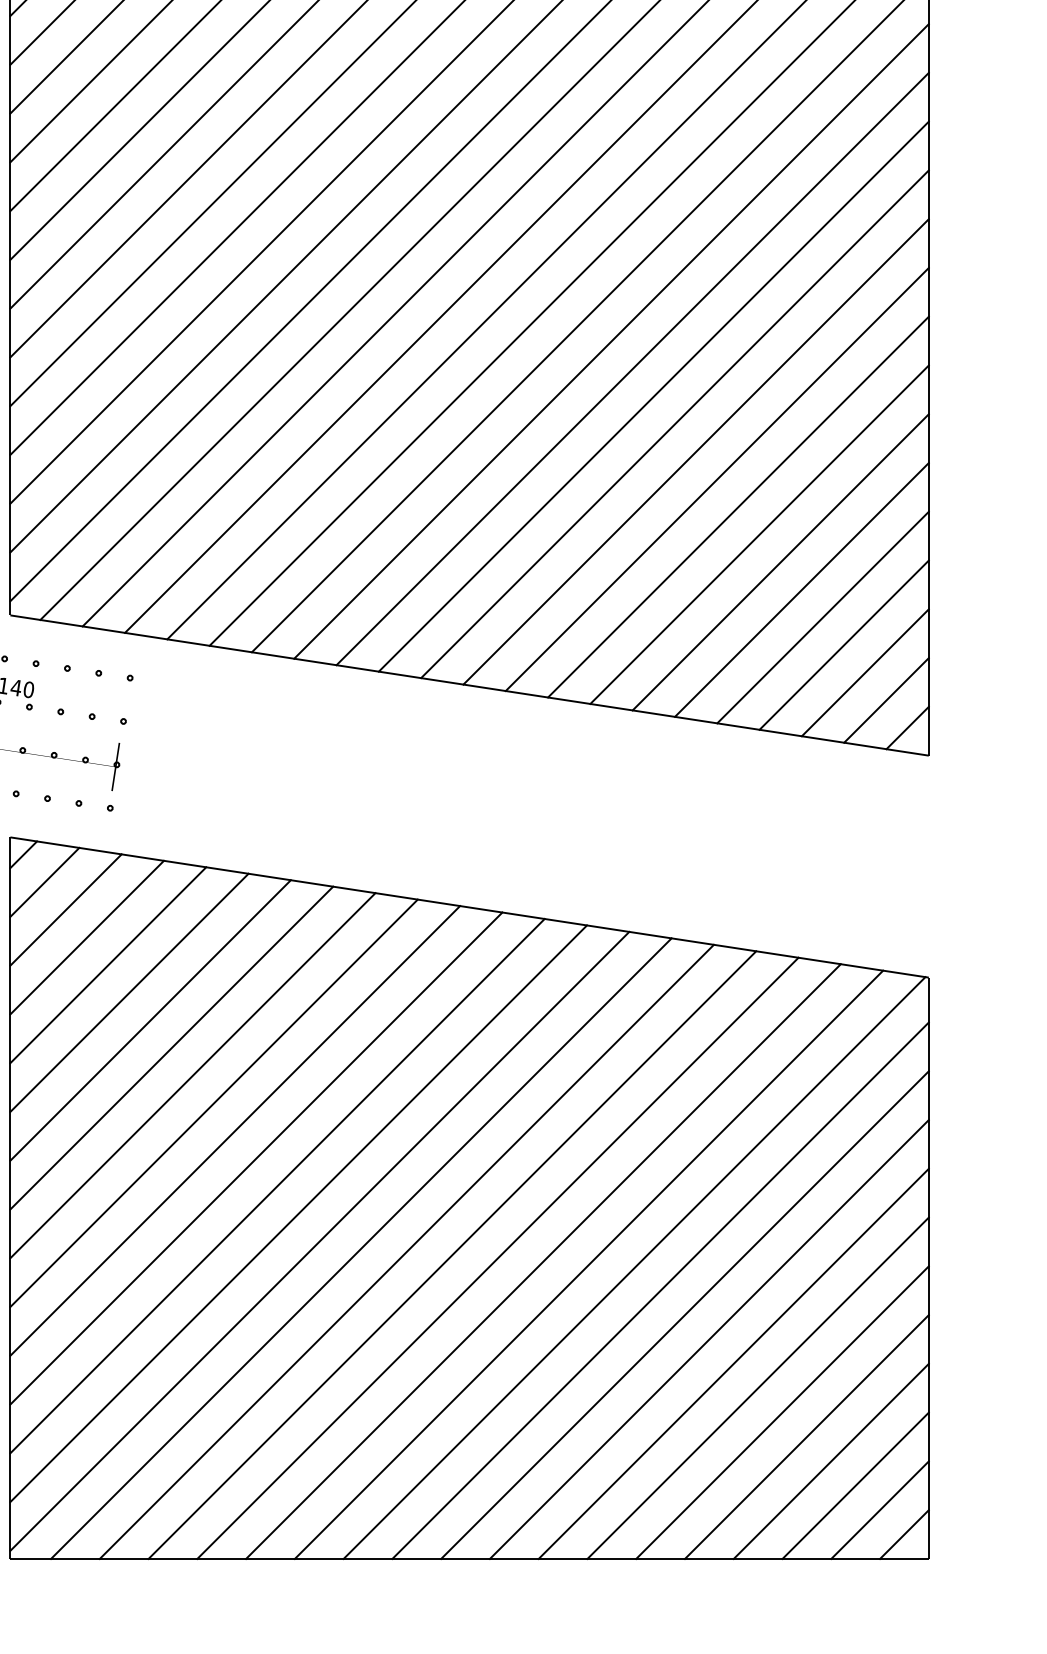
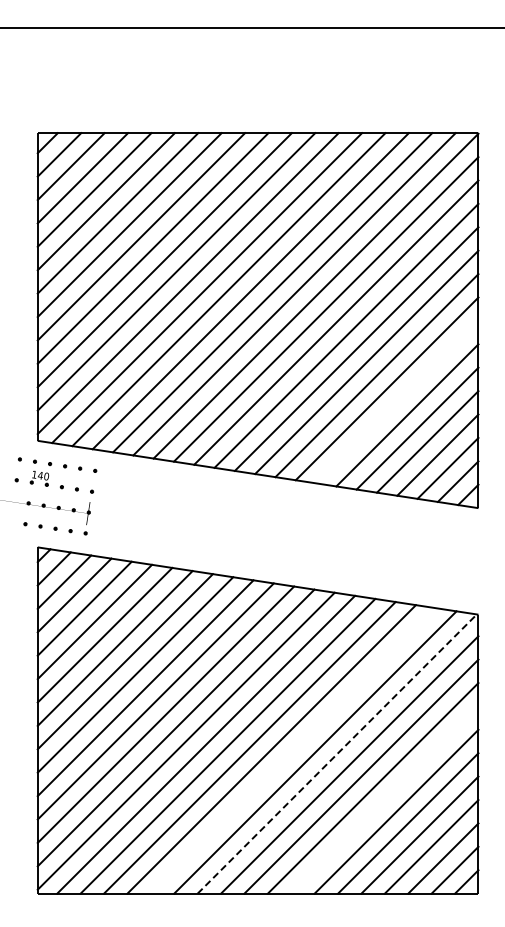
line: (760, 533) -> (397, 401), removed
line: (543, 1260) -> (293, 750), removed
line: (635, 1266) -> (337, 753), solid -> dashed
line: (732, 1362) -> (384, 799), removed

